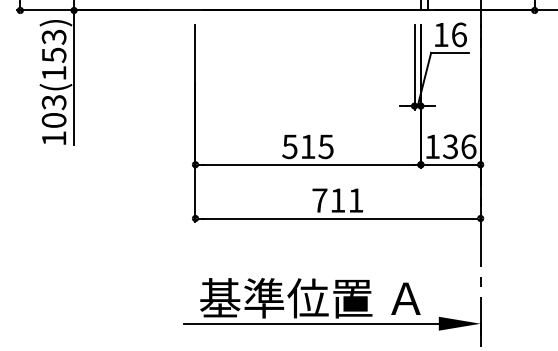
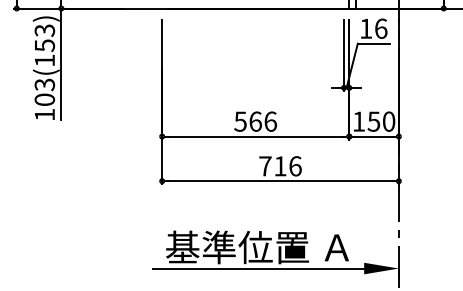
text: (317, 146) -> (263, 121), 515 -> 566
text: (459, 146) -> (381, 121), 136 -> 150
text: (356, 200) -> (295, 166), 711 -> 716

